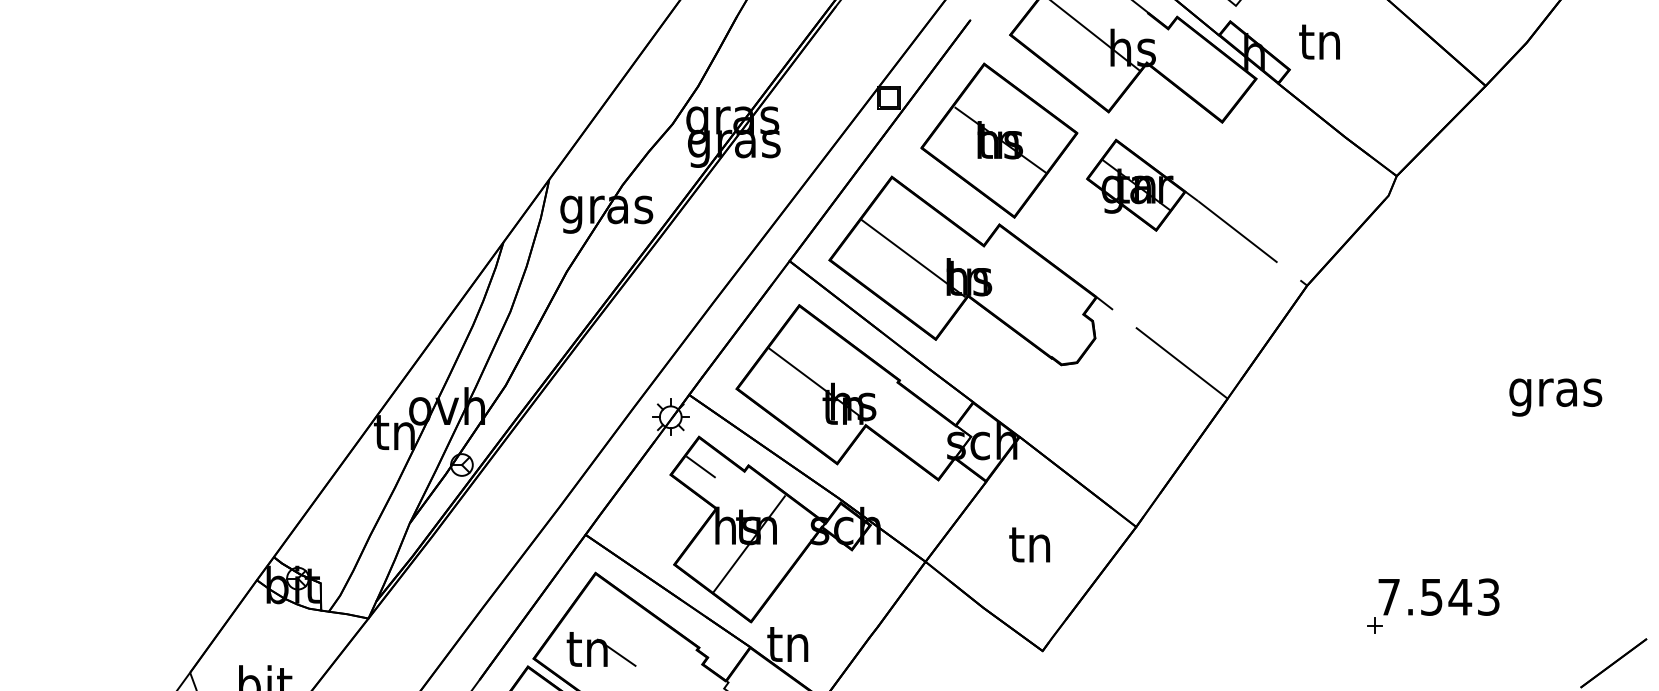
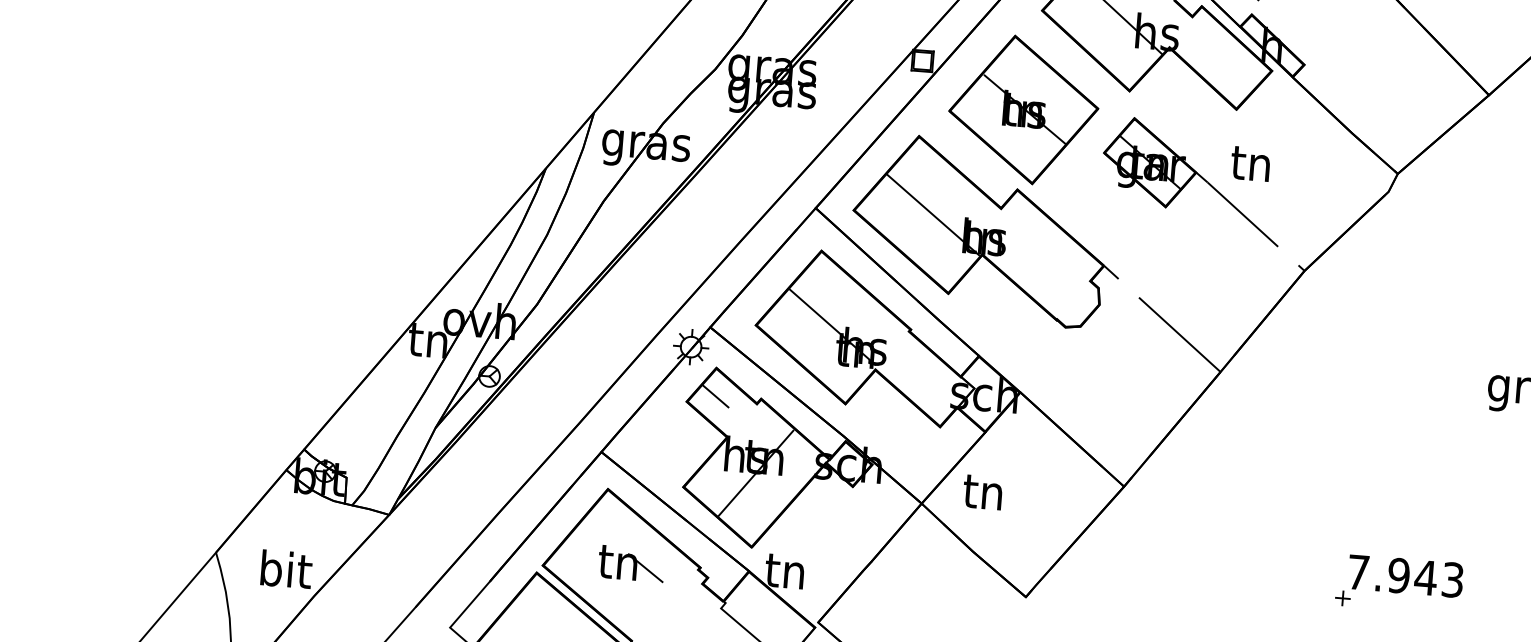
text: (1319, 41) -> (1250, 163), moved
text: (1029, 544) -> (982, 491), moved
text: (1431, 596) -> (1398, 575), 7.543 -> 7.943
part: (601, 649) -> (631, 563), moved

